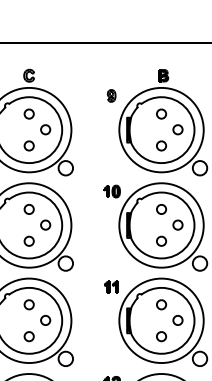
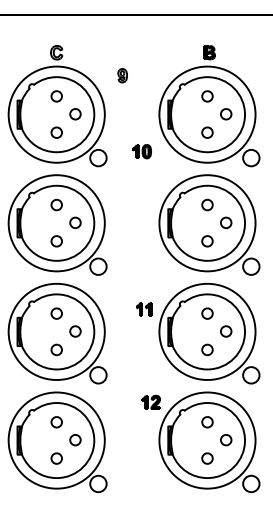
part: (111, 95) -> (122, 75), moved
part: (111, 191) -> (141, 151), moved
part: (111, 287) -> (144, 309), moved

